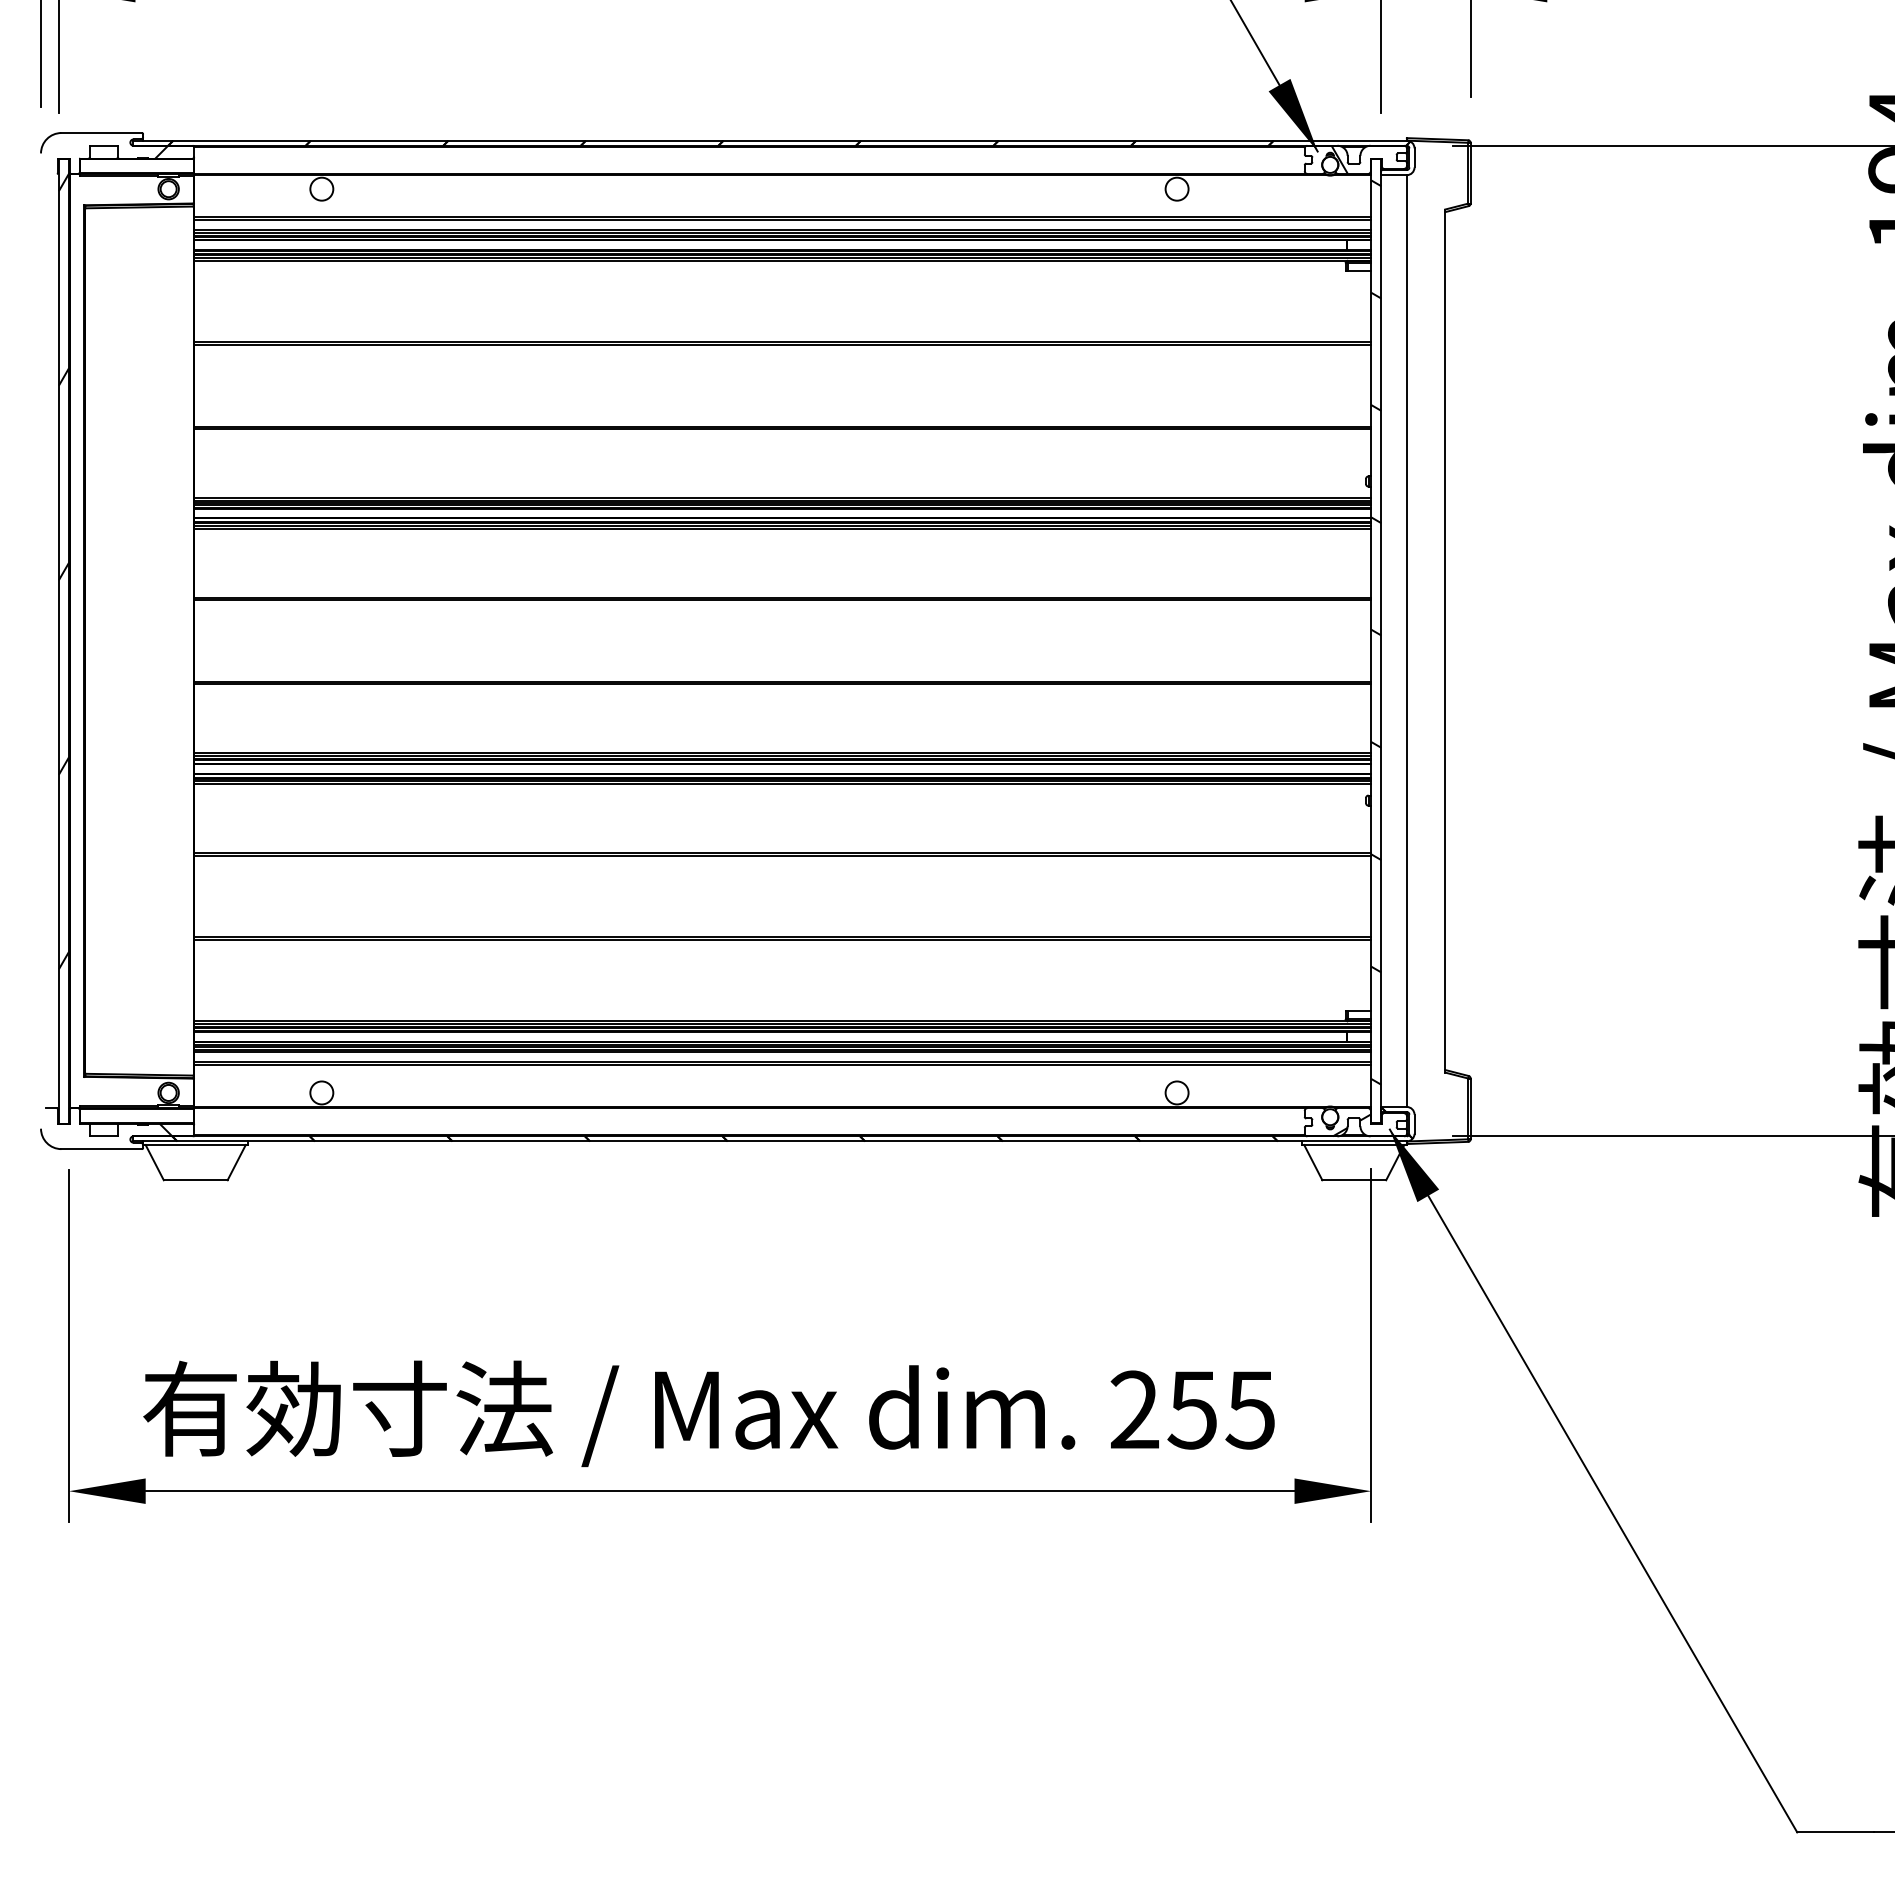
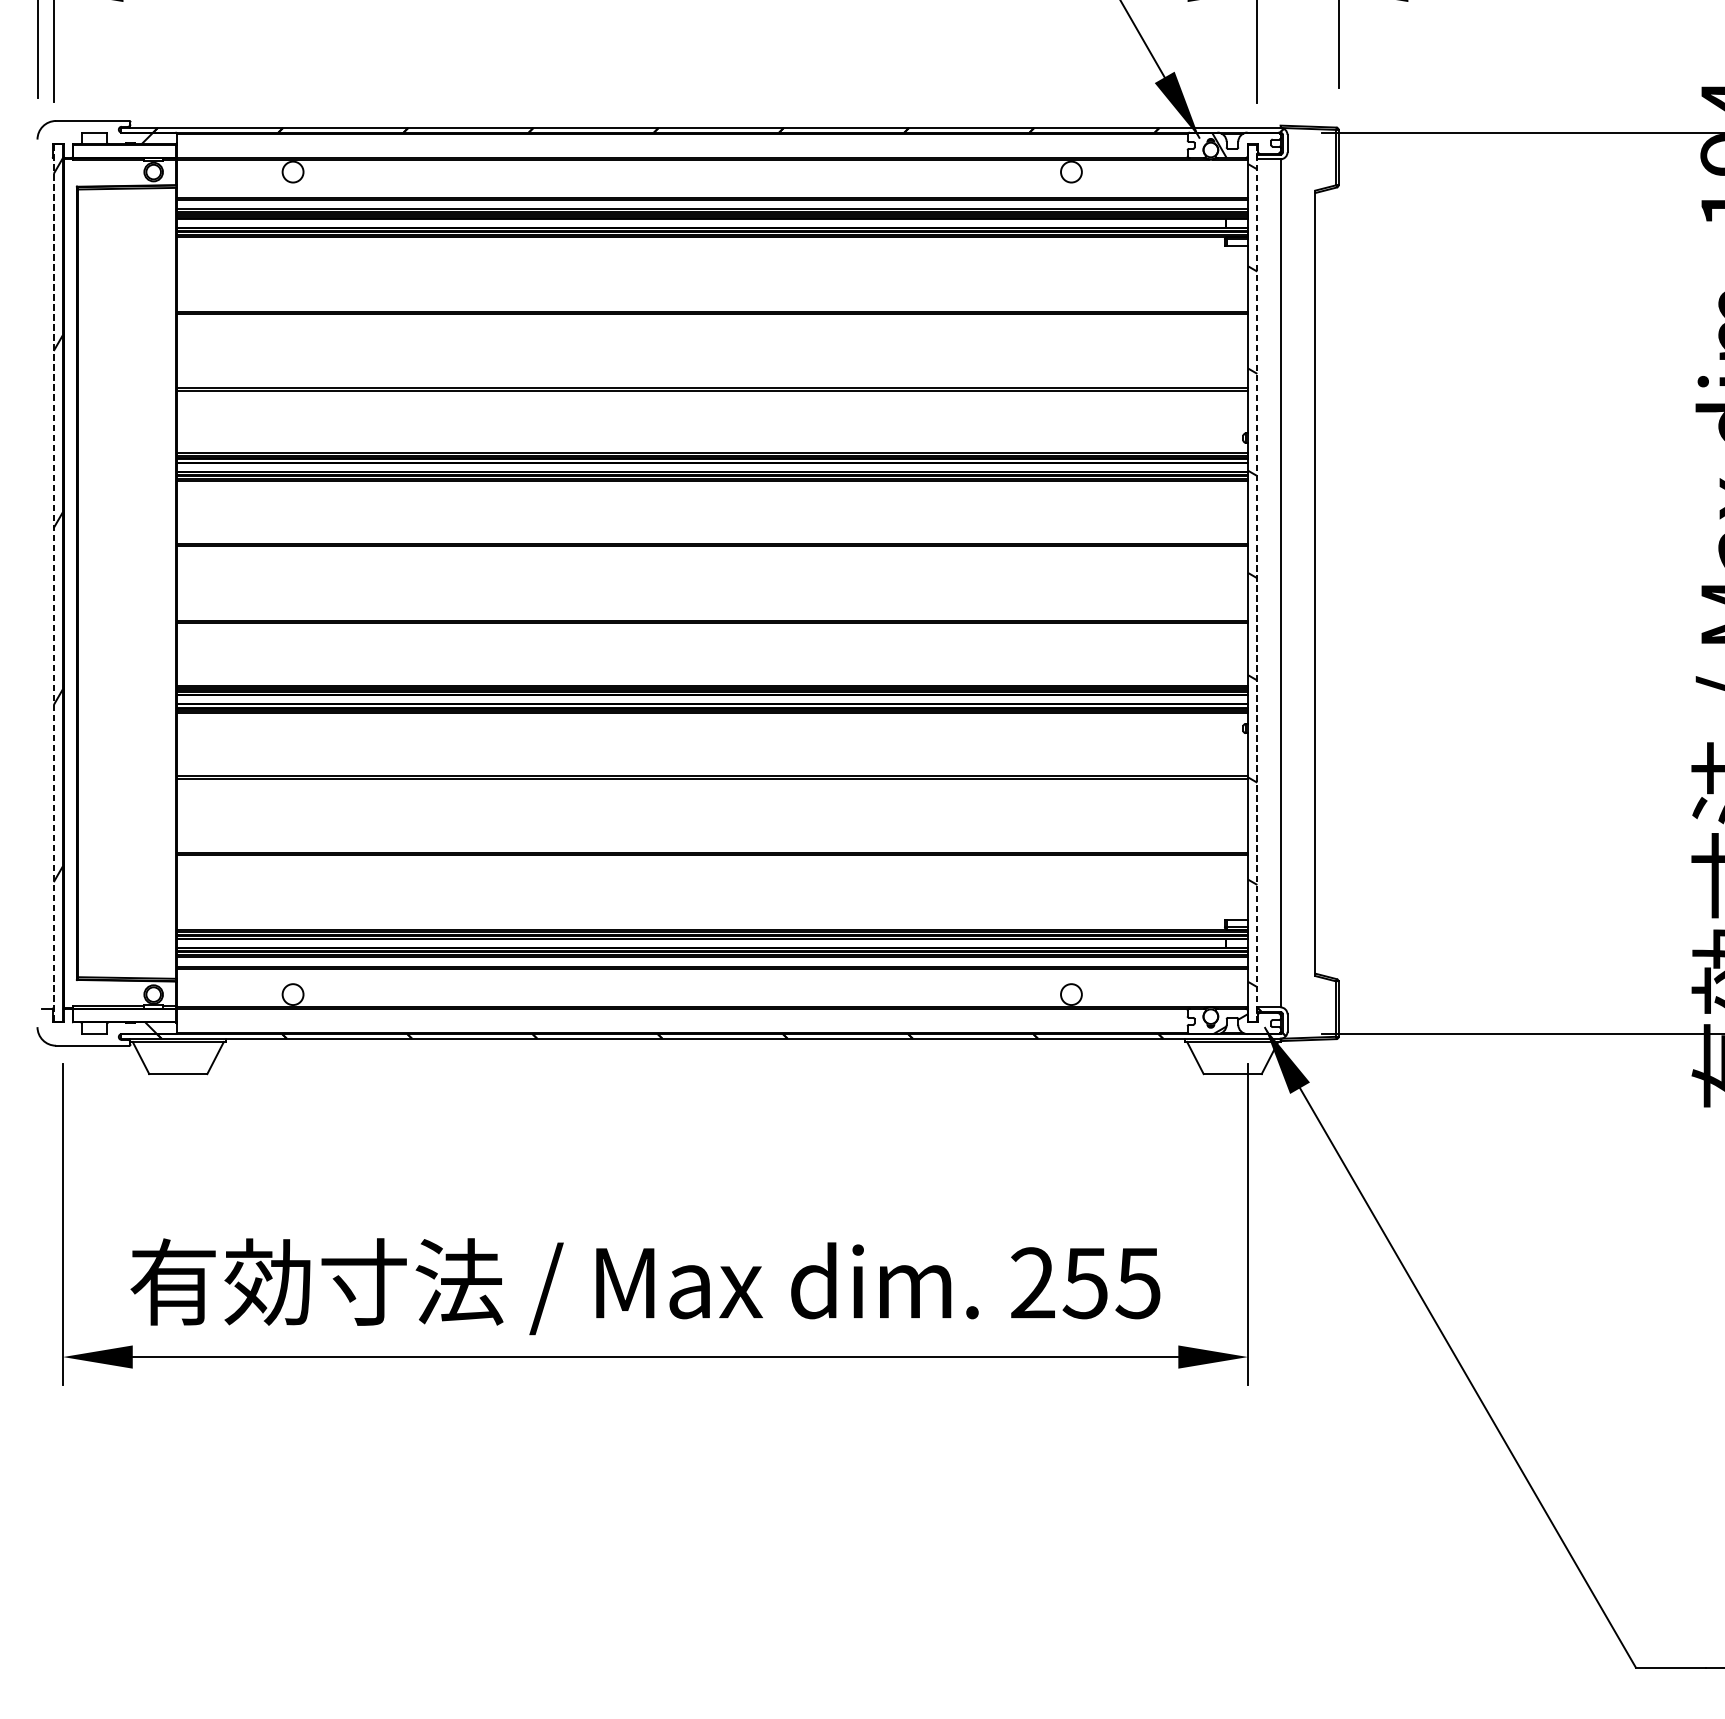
line: (1381, 640) -> (1257, 582), solid -> dashed
line: (58, 641) -> (53, 583), solid -> dashed

